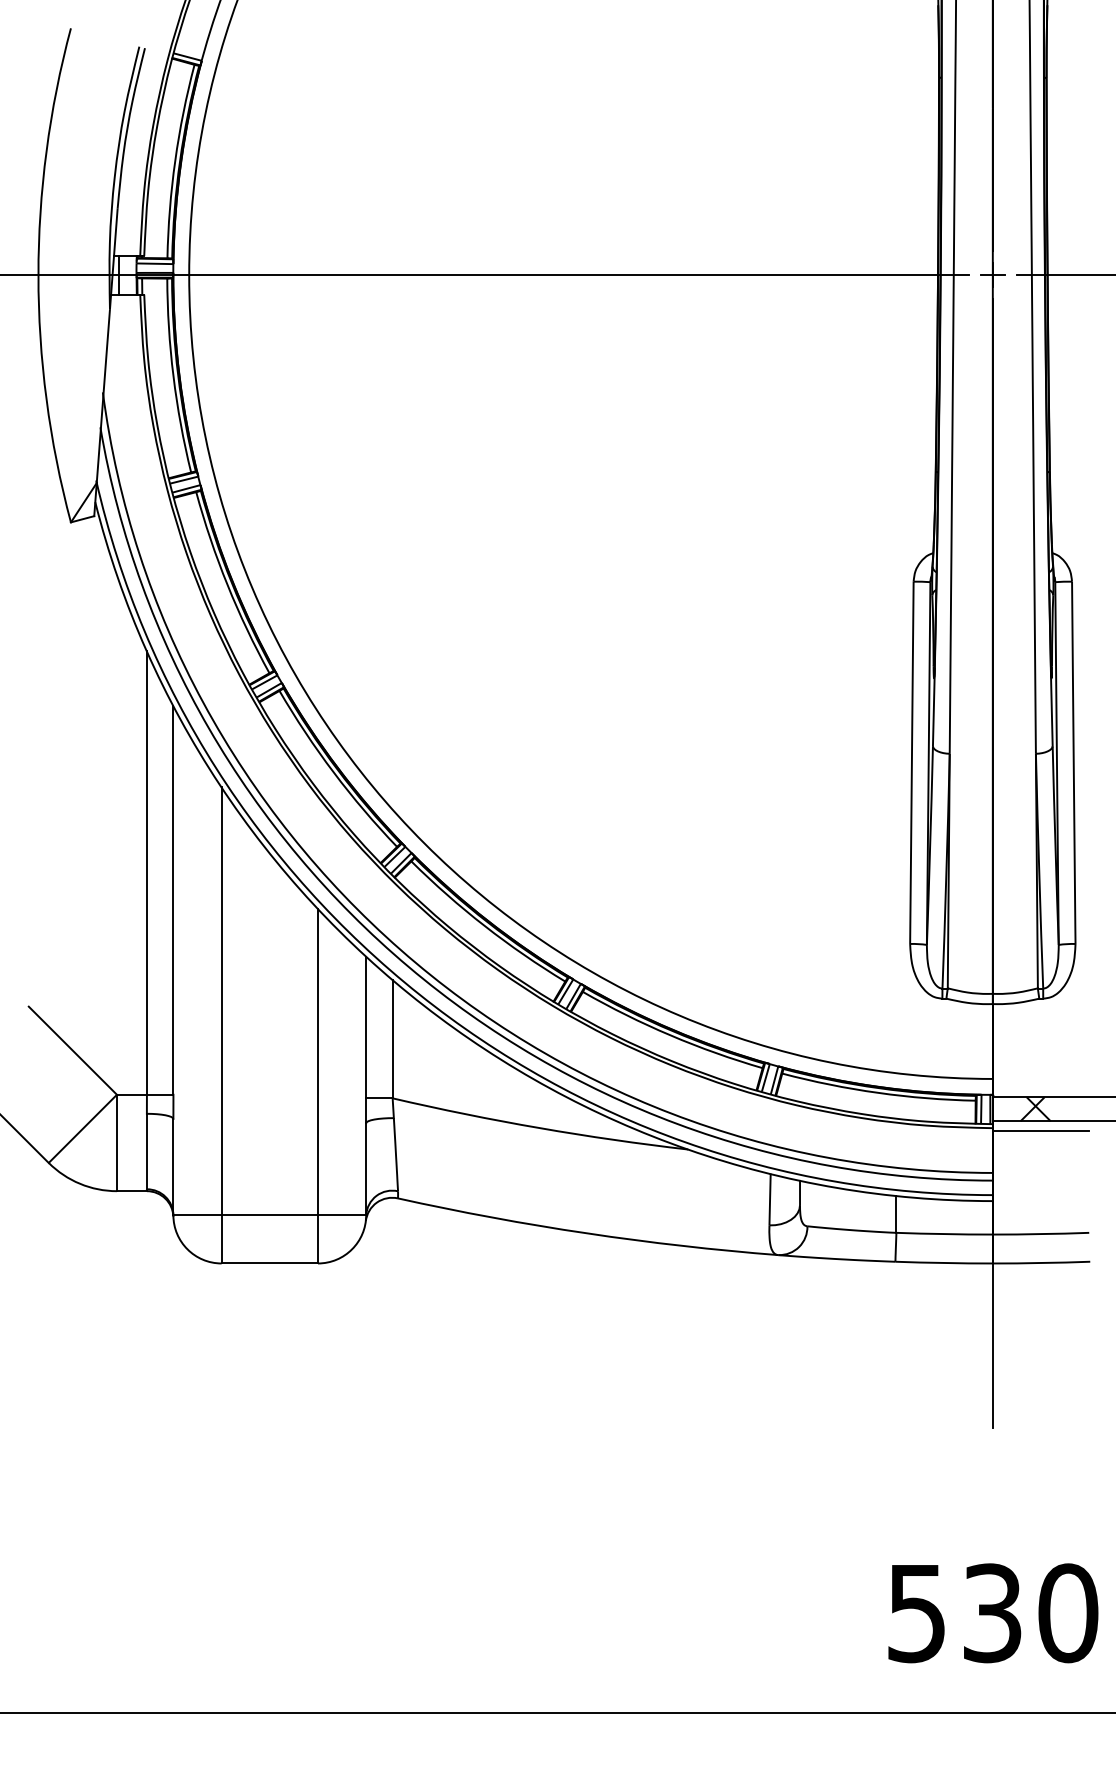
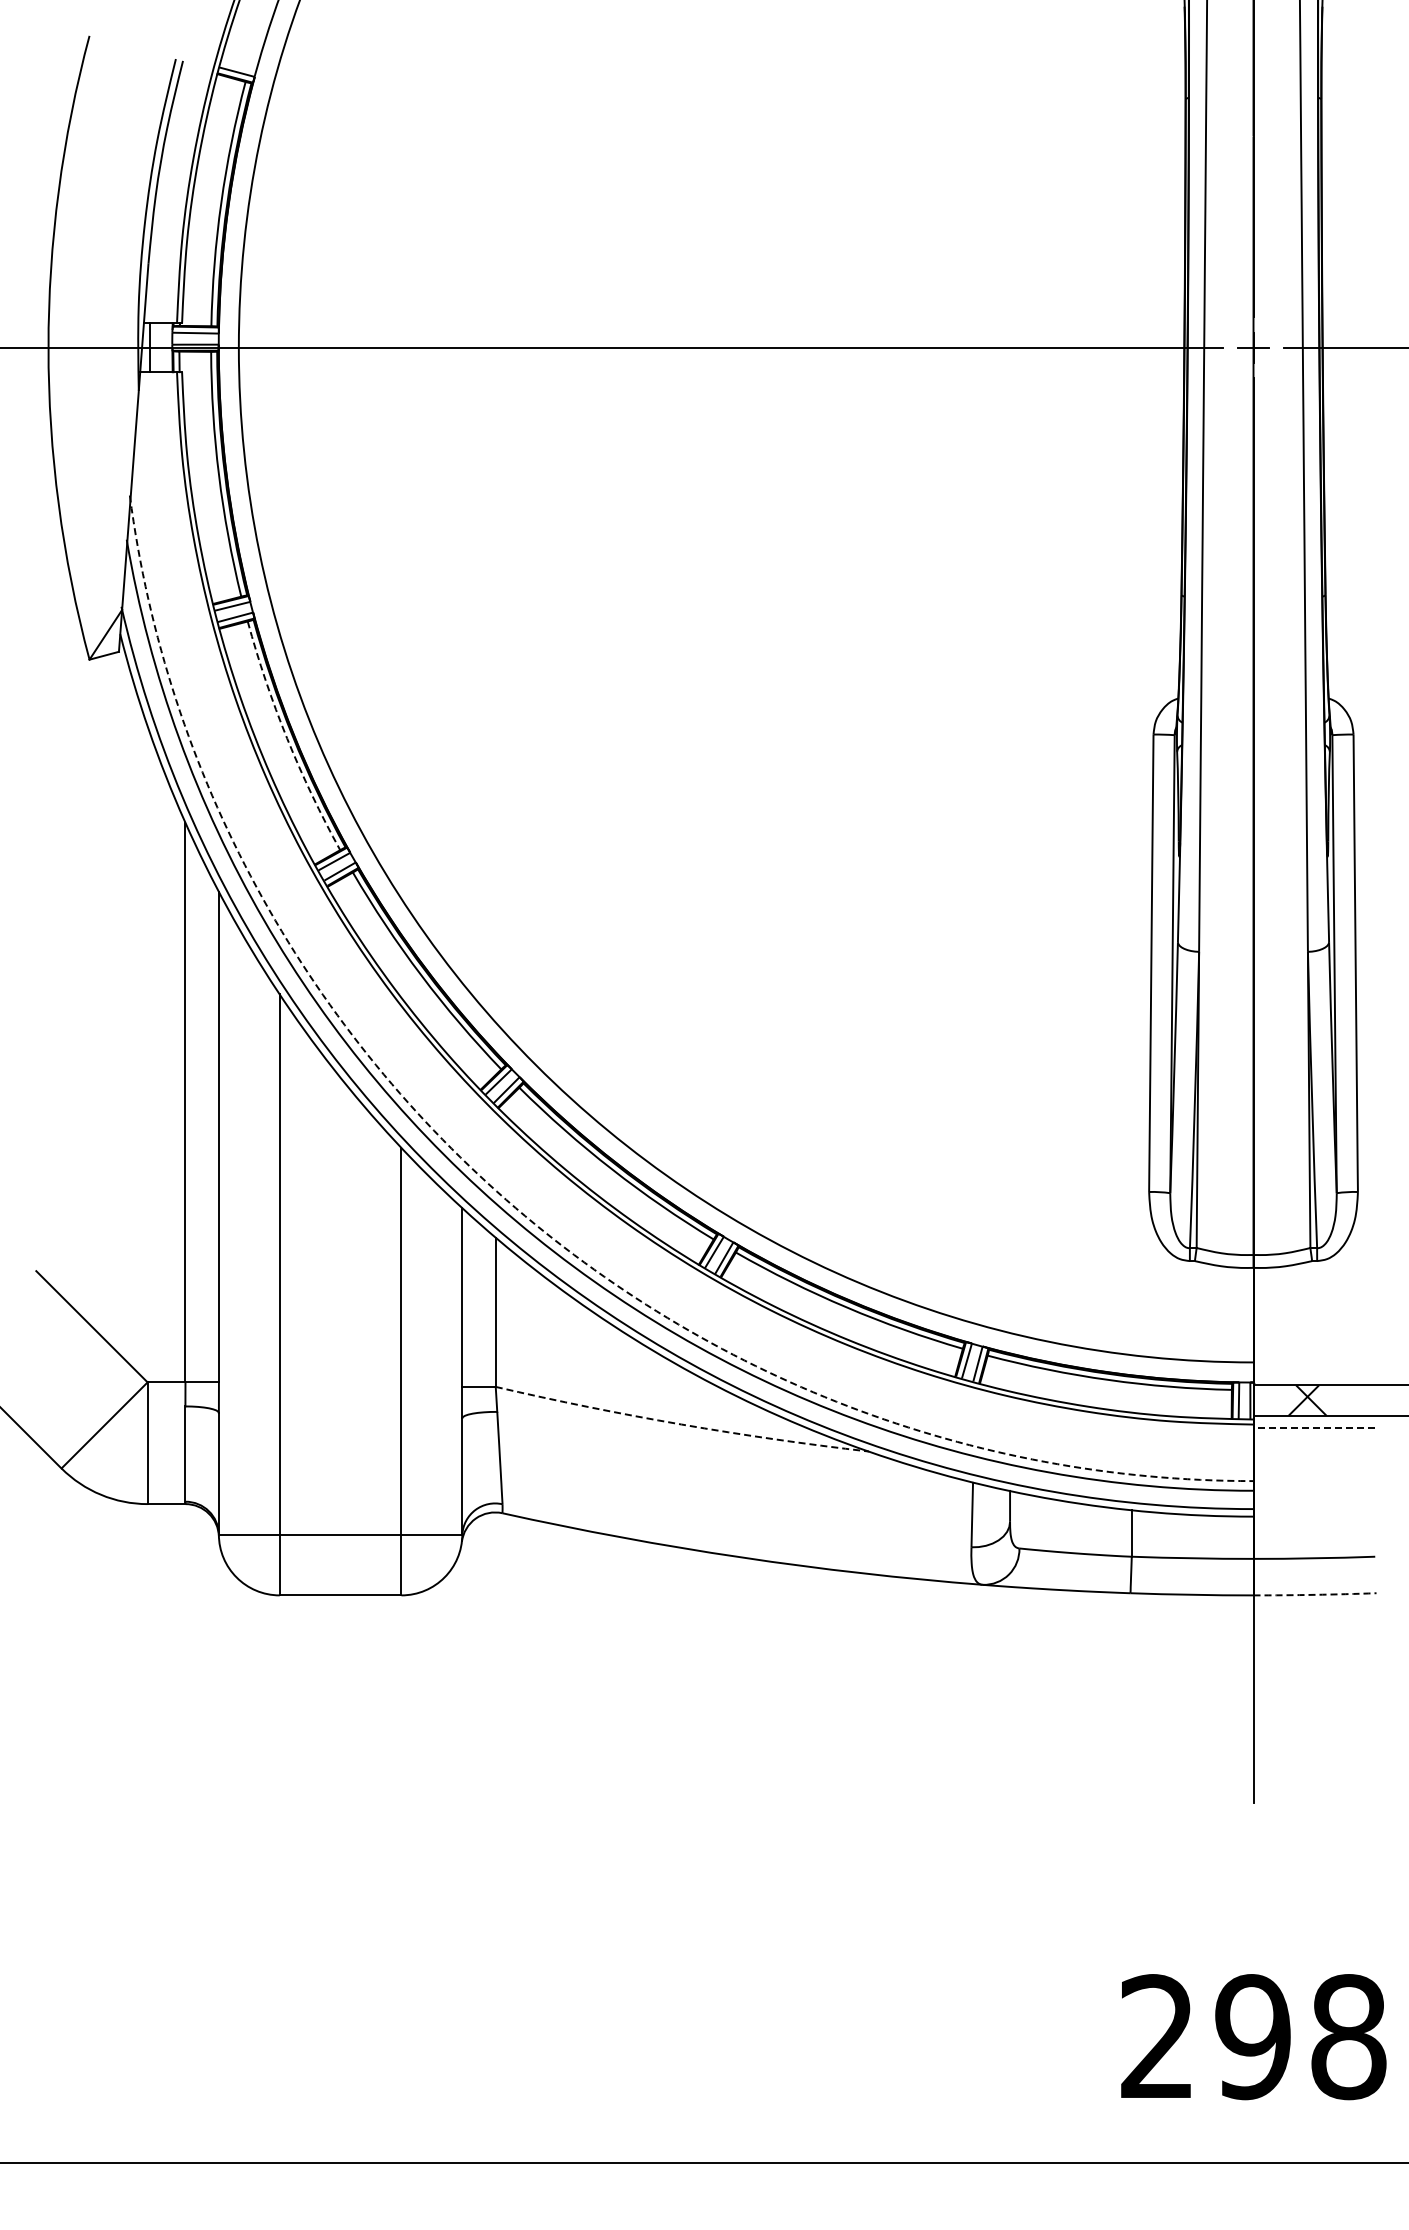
arc: (227, 584) -> (287, 738), solid -> dashed
arc: (401, 949) -> (506, 1199), solid -> dashed
arc: (539, 1128) -> (681, 1424), solid -> dashed
line: (1041, 1131) -> (1314, 1428), solid -> dashed
arc: (1041, 1262) -> (1315, 1594), solid -> dashed
text: (992, 1613) -> (1253, 2037), 530 -> 298

